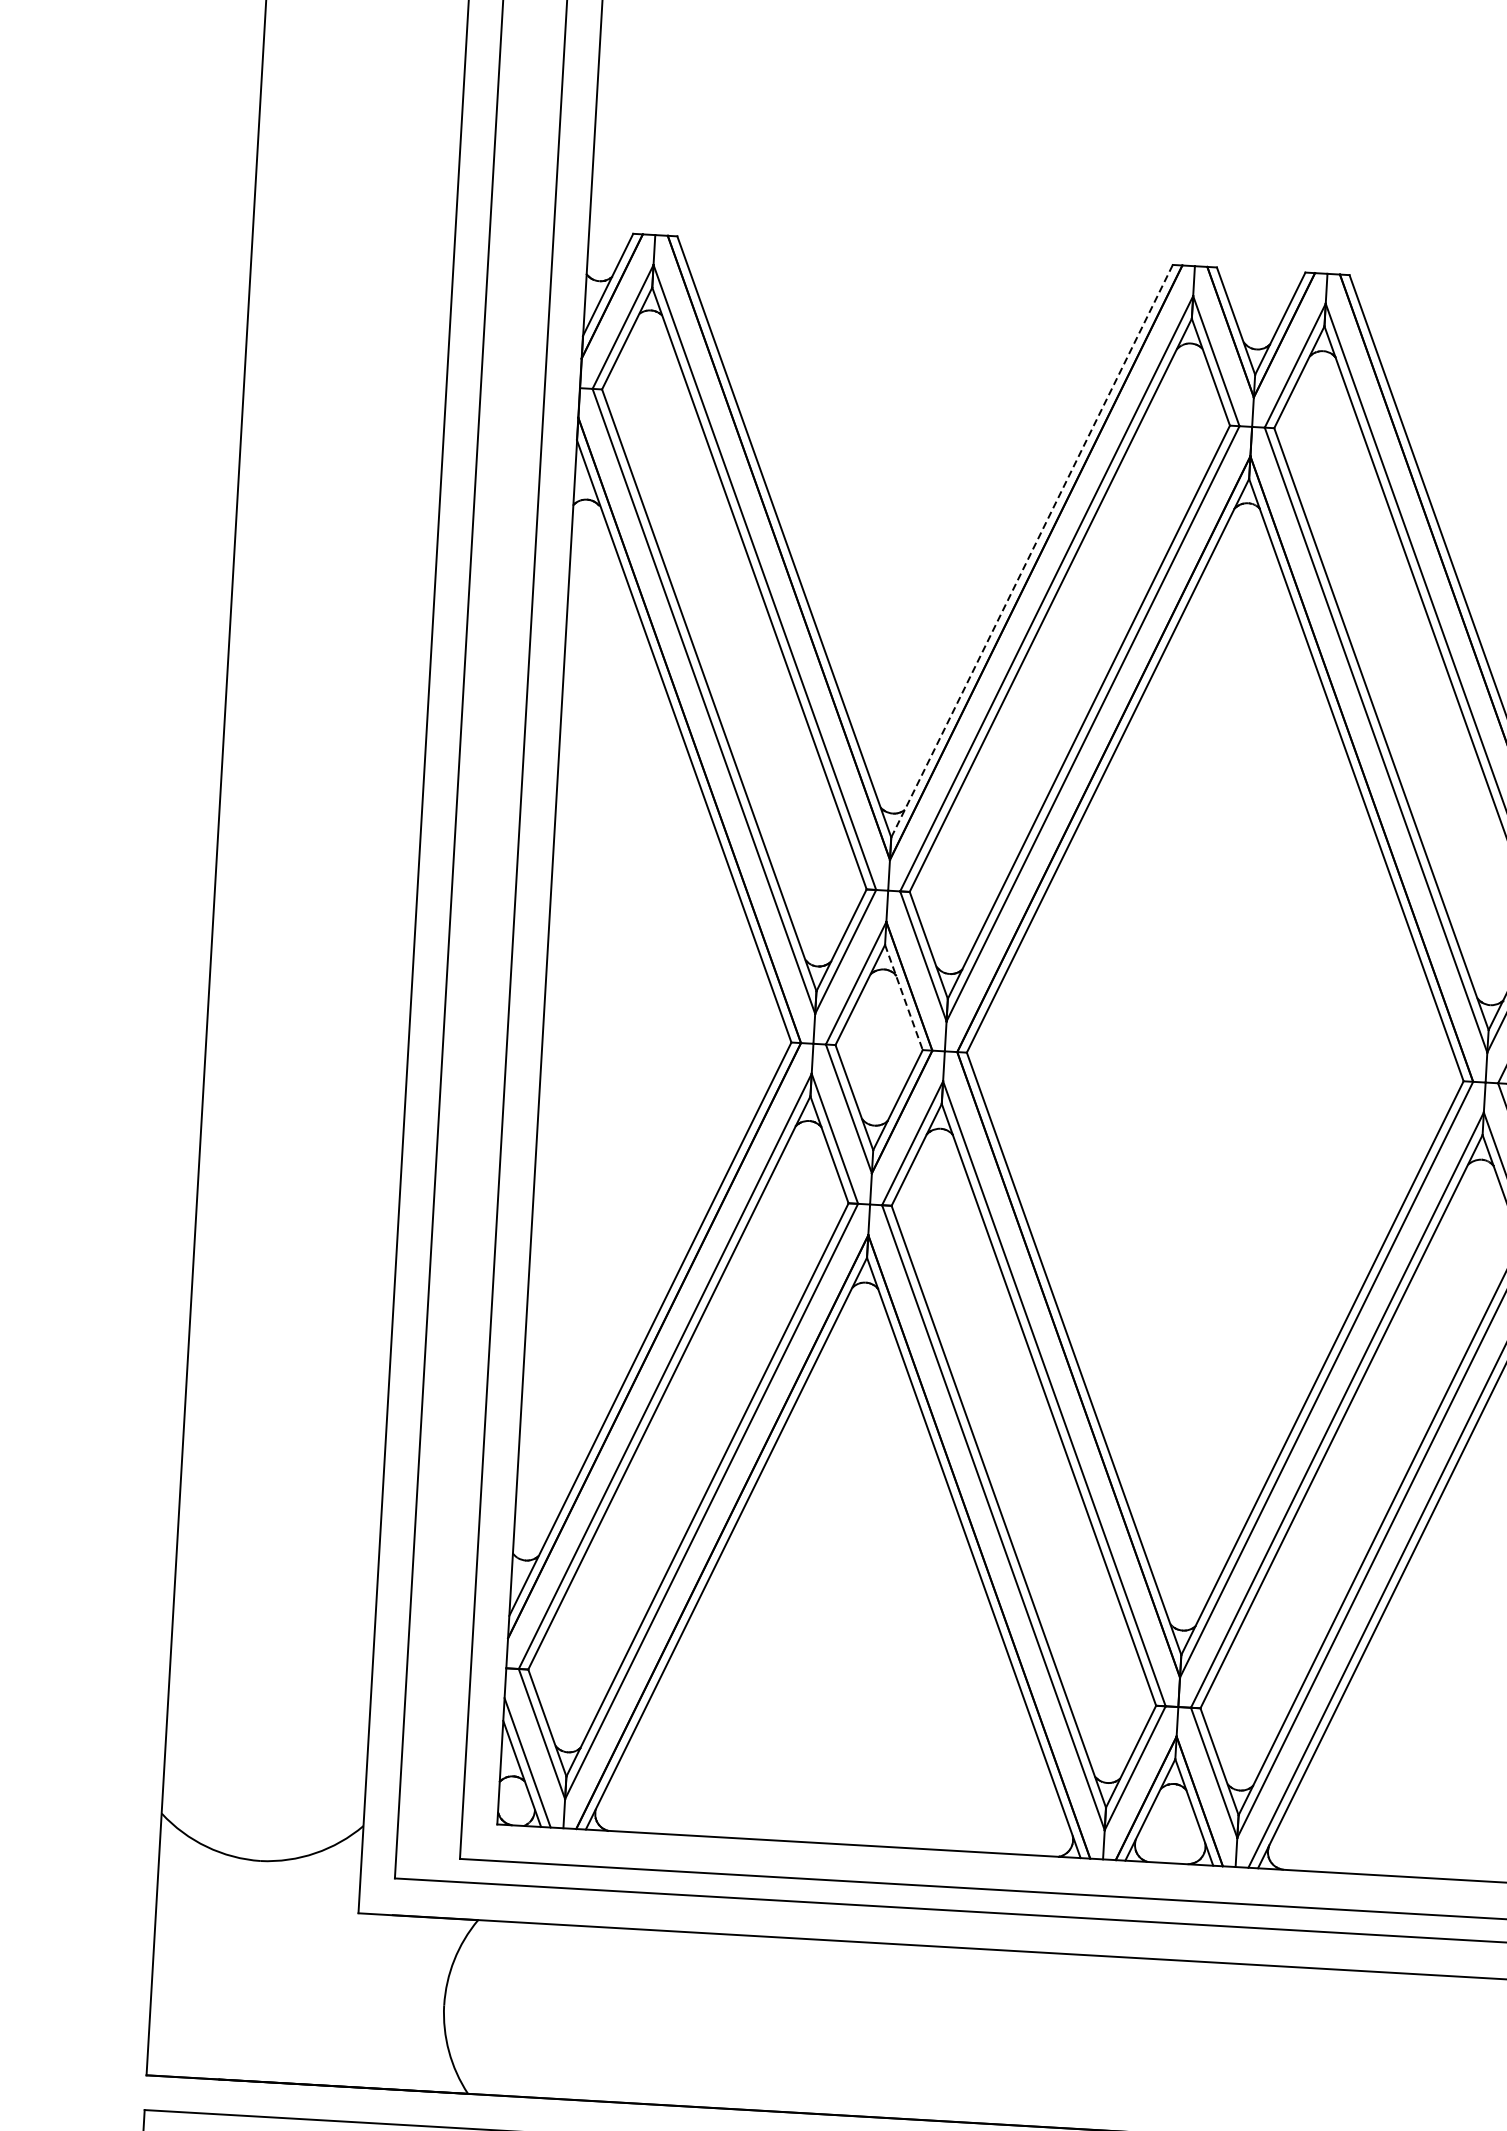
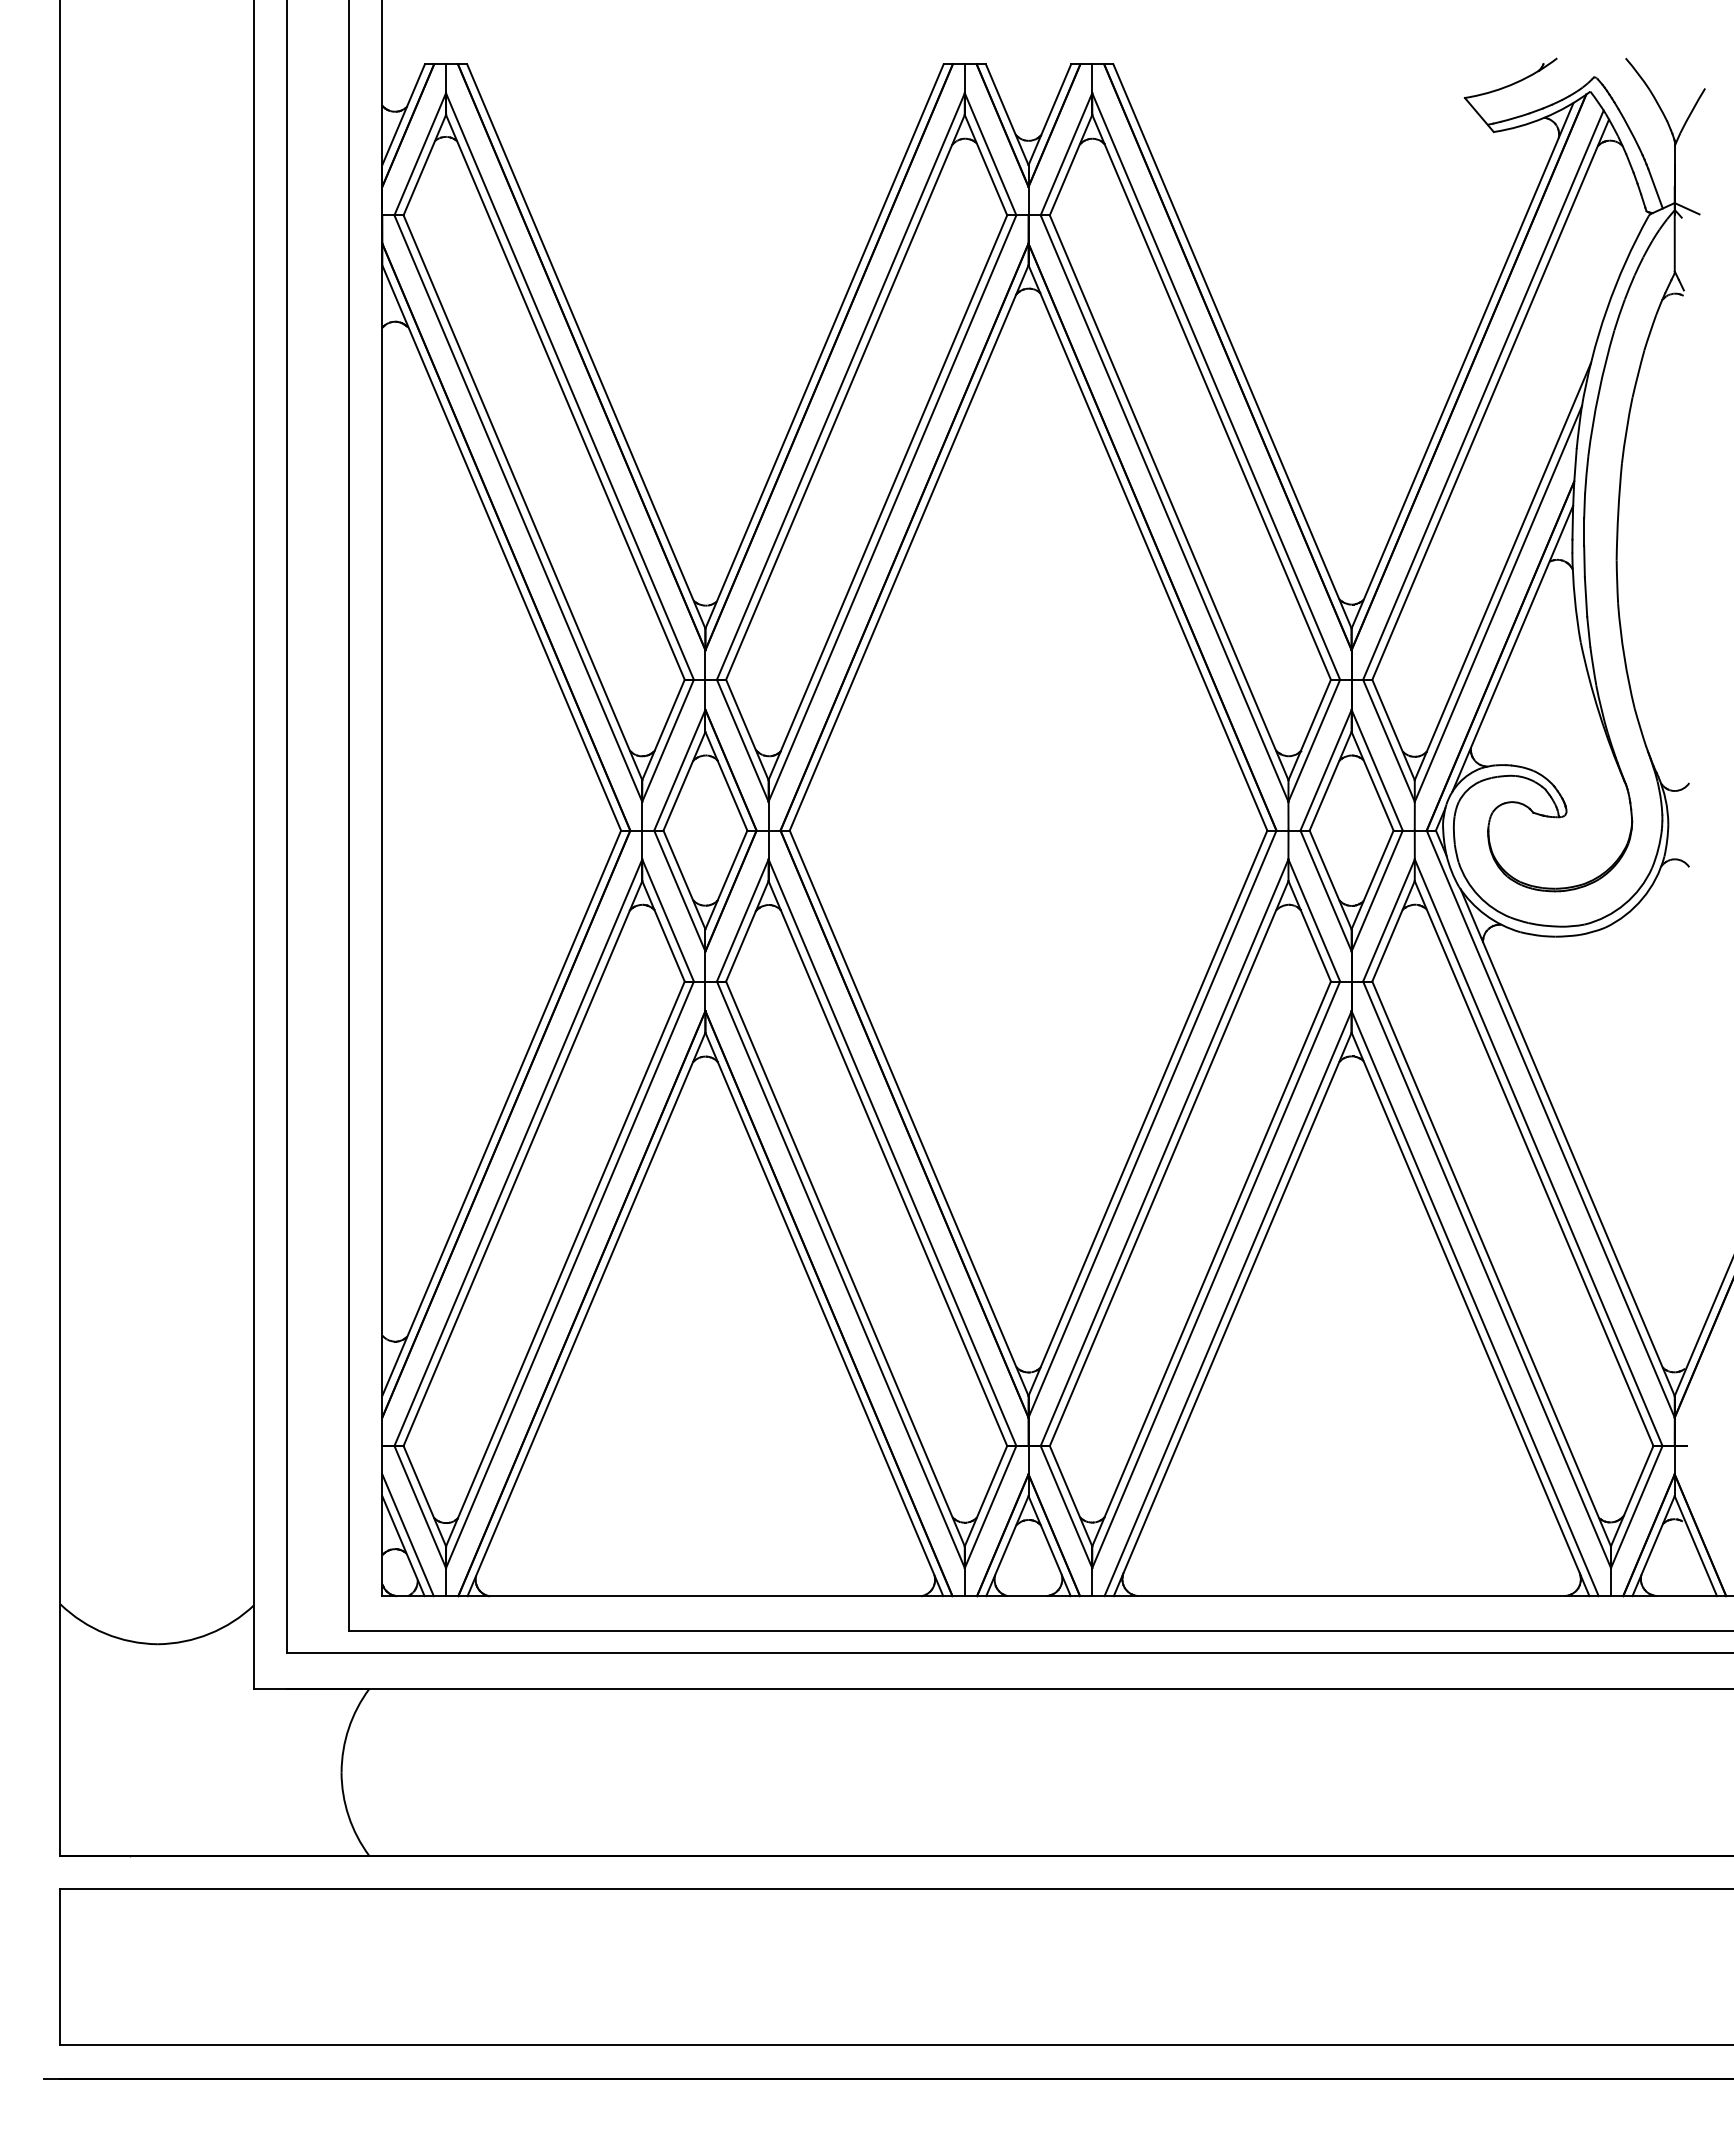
line: (1032, 551) -> (824, 346), dashed -> solid
line: (904, 997) -> (726, 781), dashed -> solid

